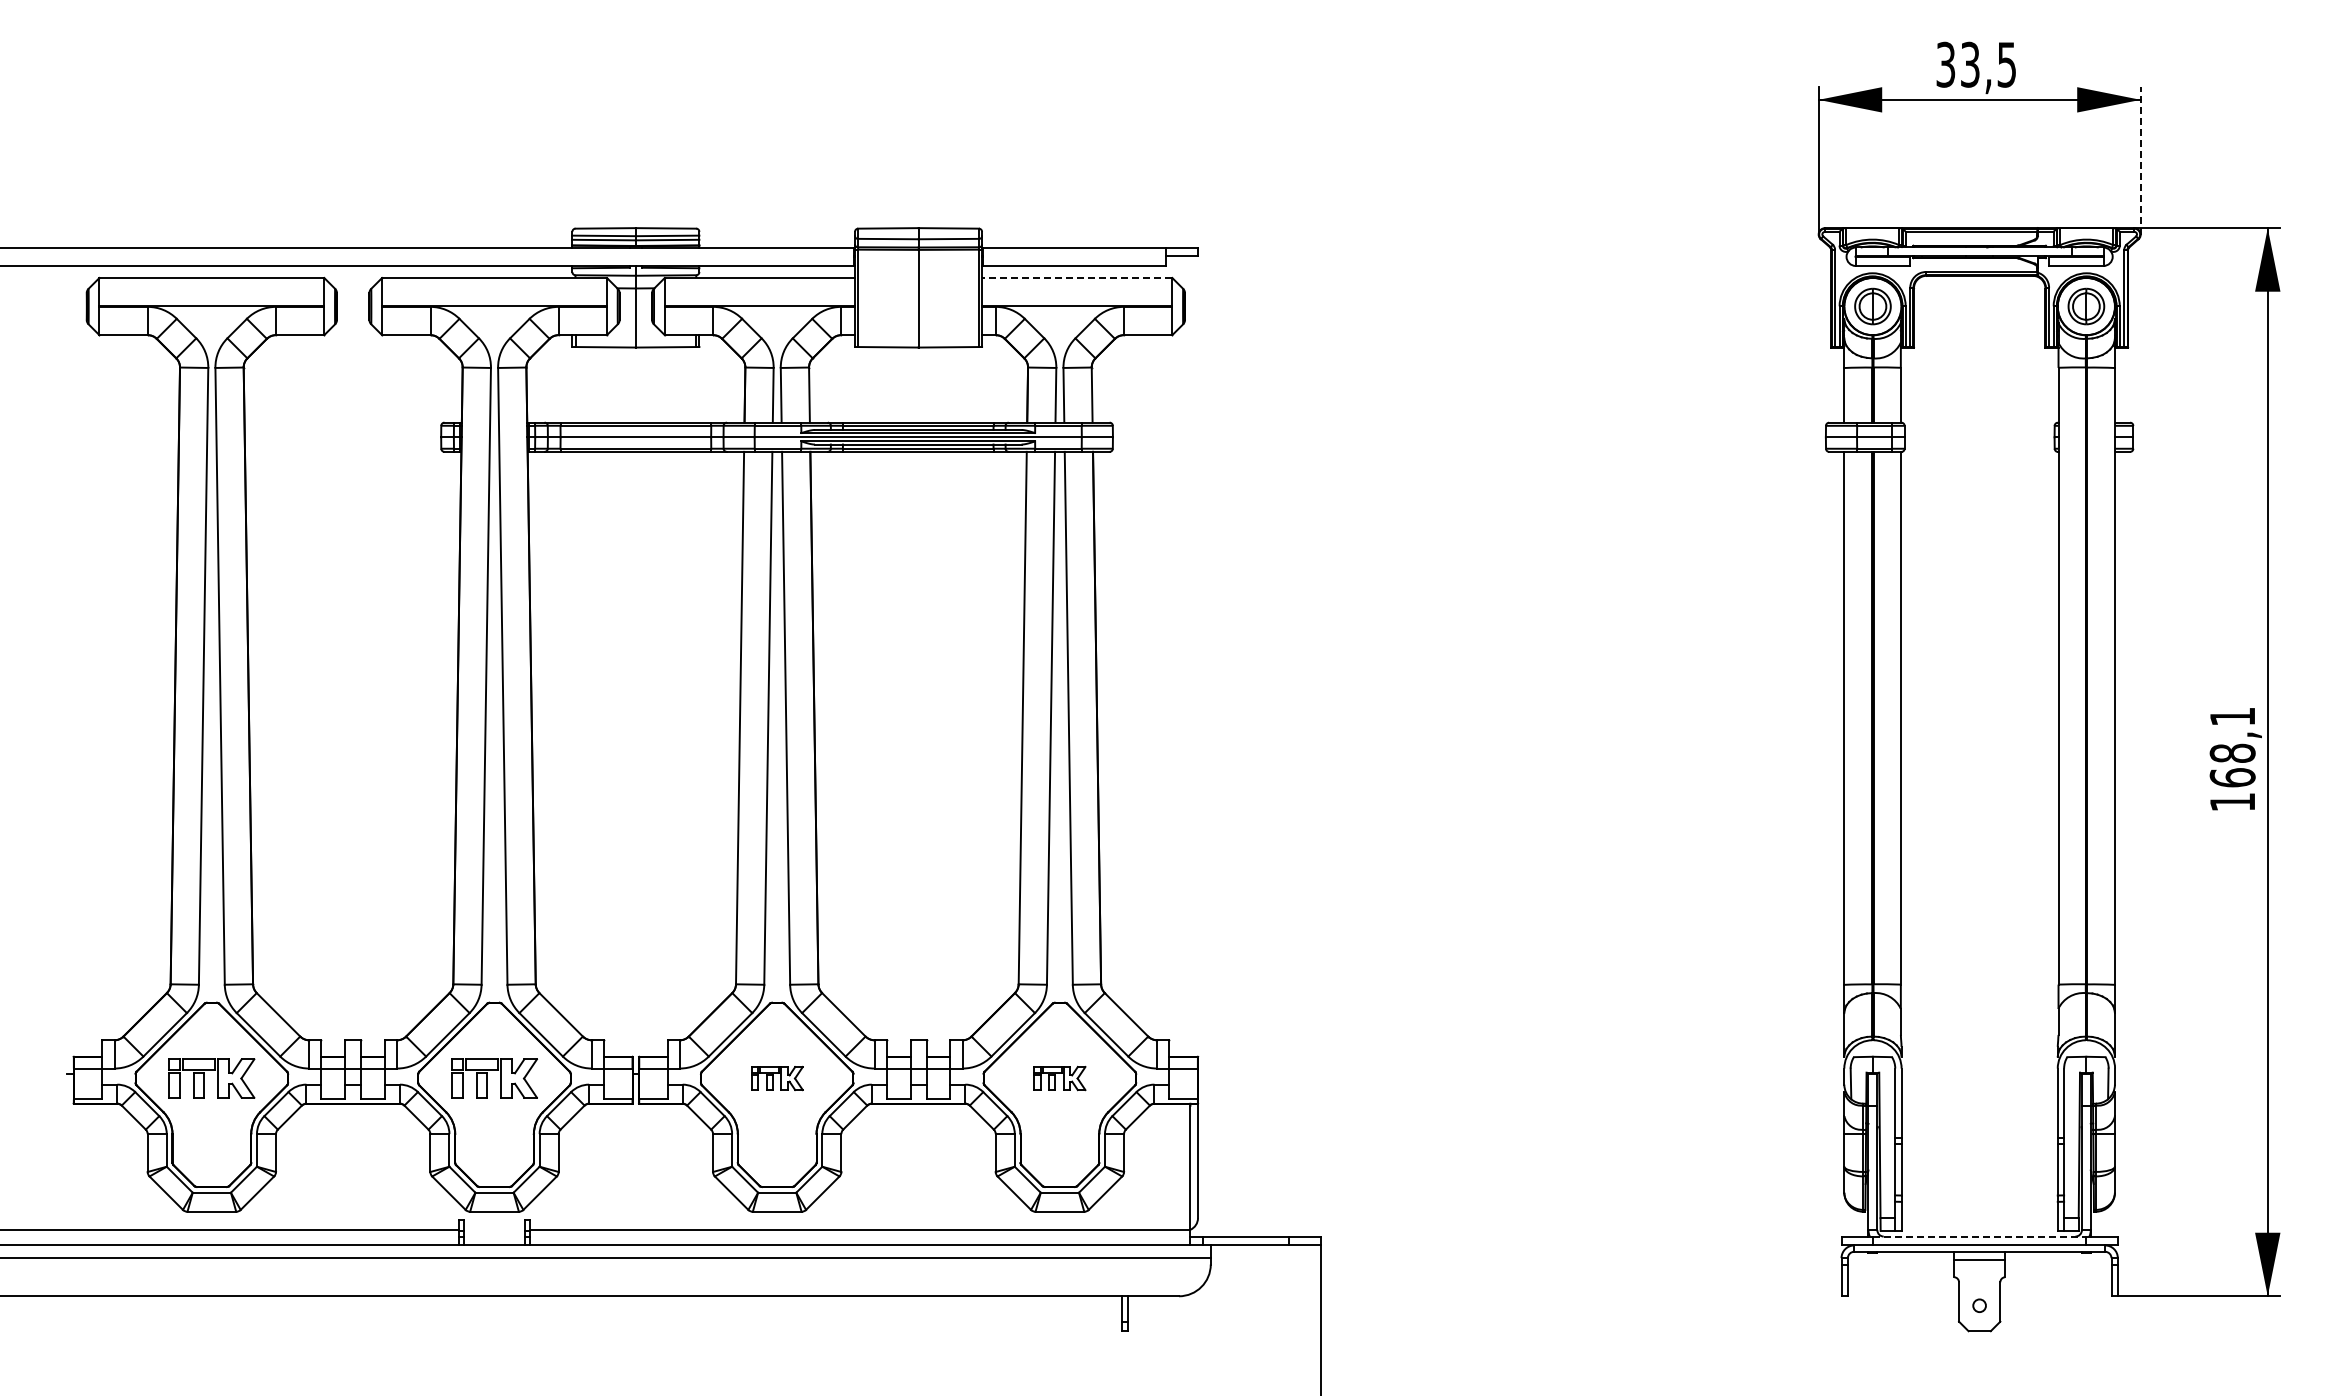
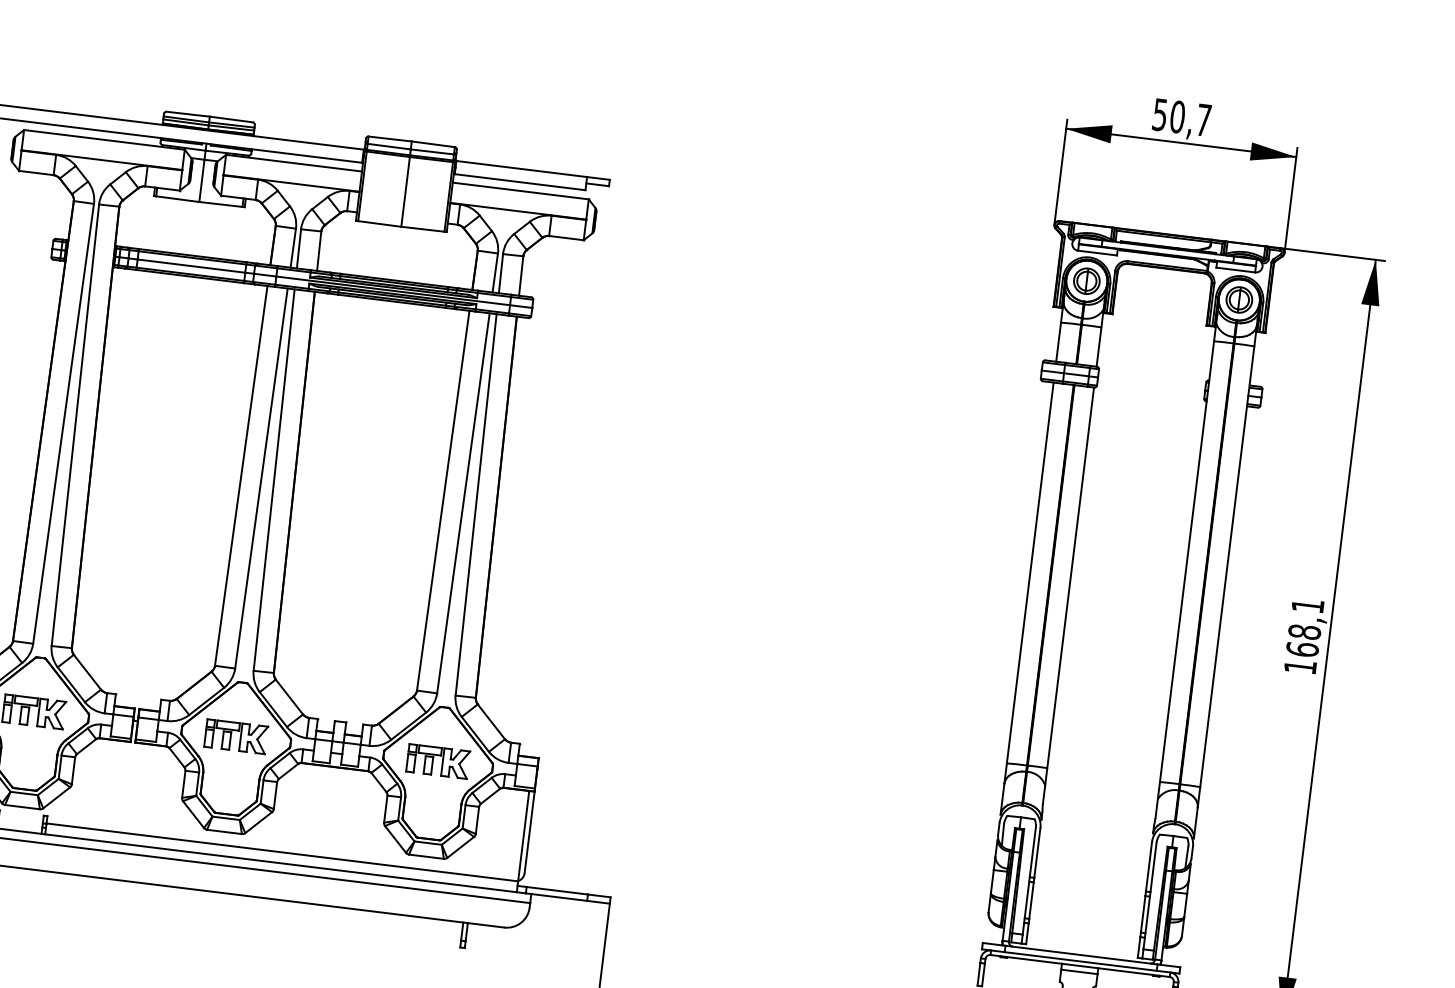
text: (1976, 64) -> (1182, 117), 33,5 -> 50,7
line: (2140, 160) -> (1290, 200), dashed -> solid
line: (1076, 278) -> (520, 191), dashed -> solid
part: (777, 1078) -> (236, 736), size x1.67
part: (1059, 1078) -> (437, 761), size x1.67
line: (1980, 1236) -> (1082, 955), dashed -> solid

